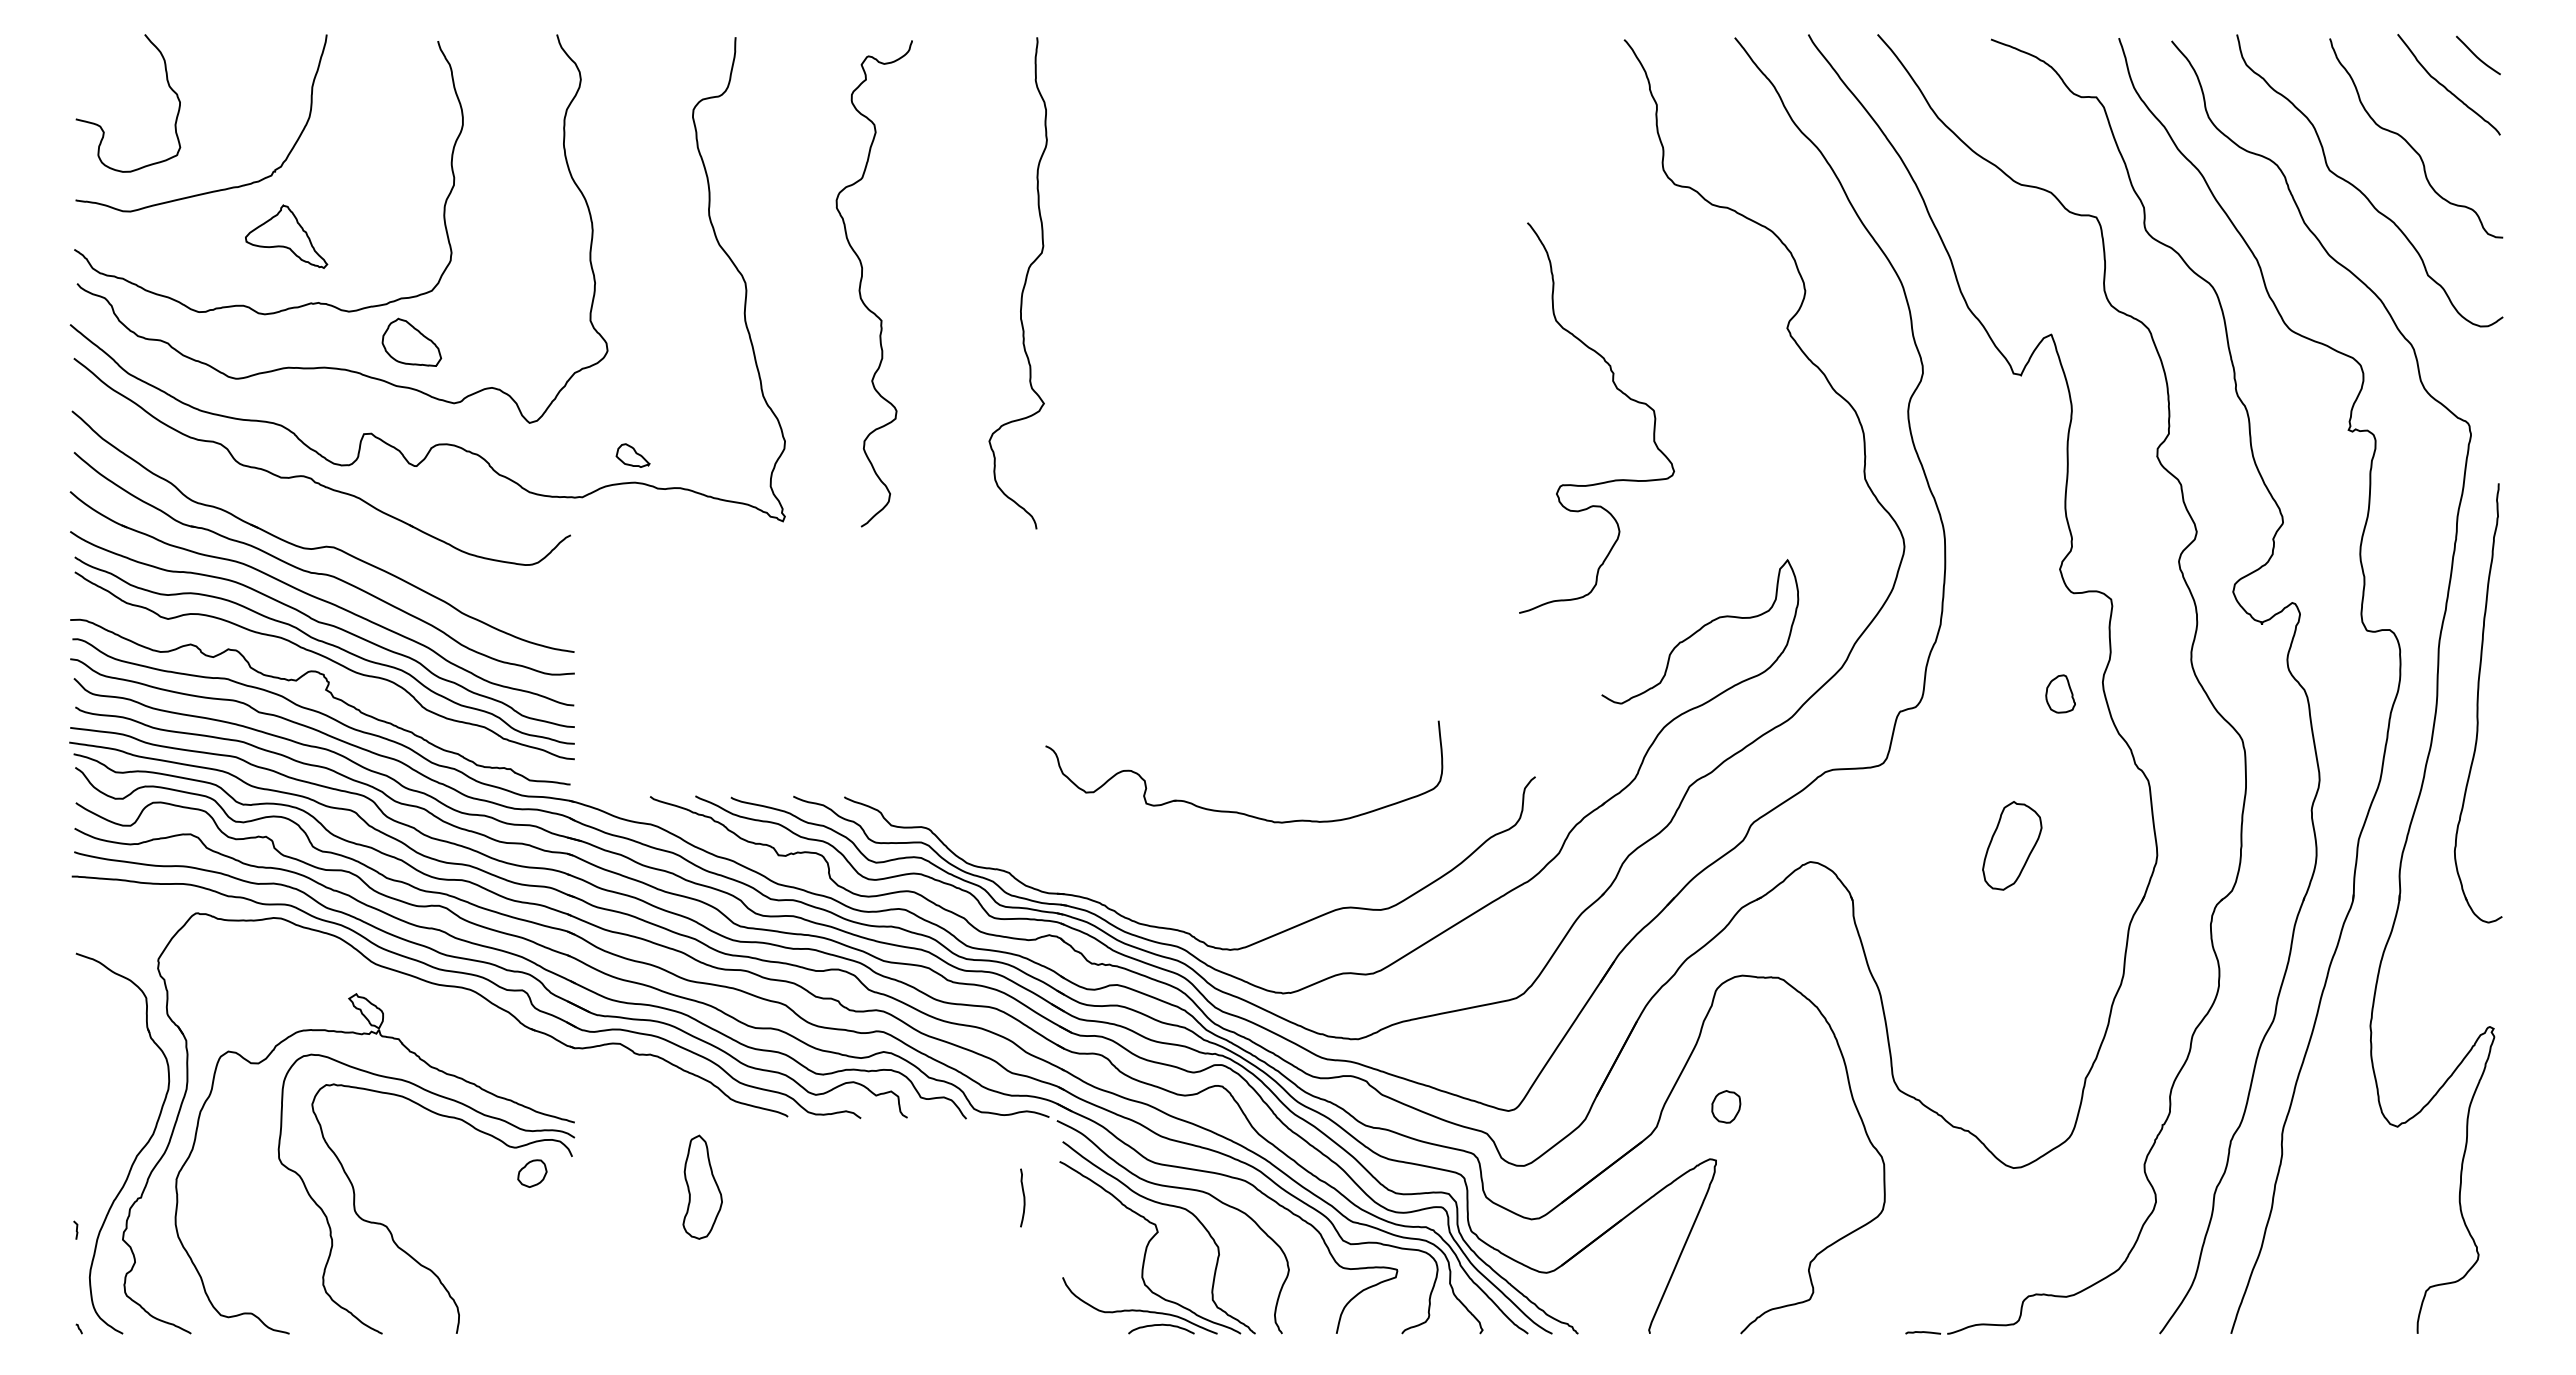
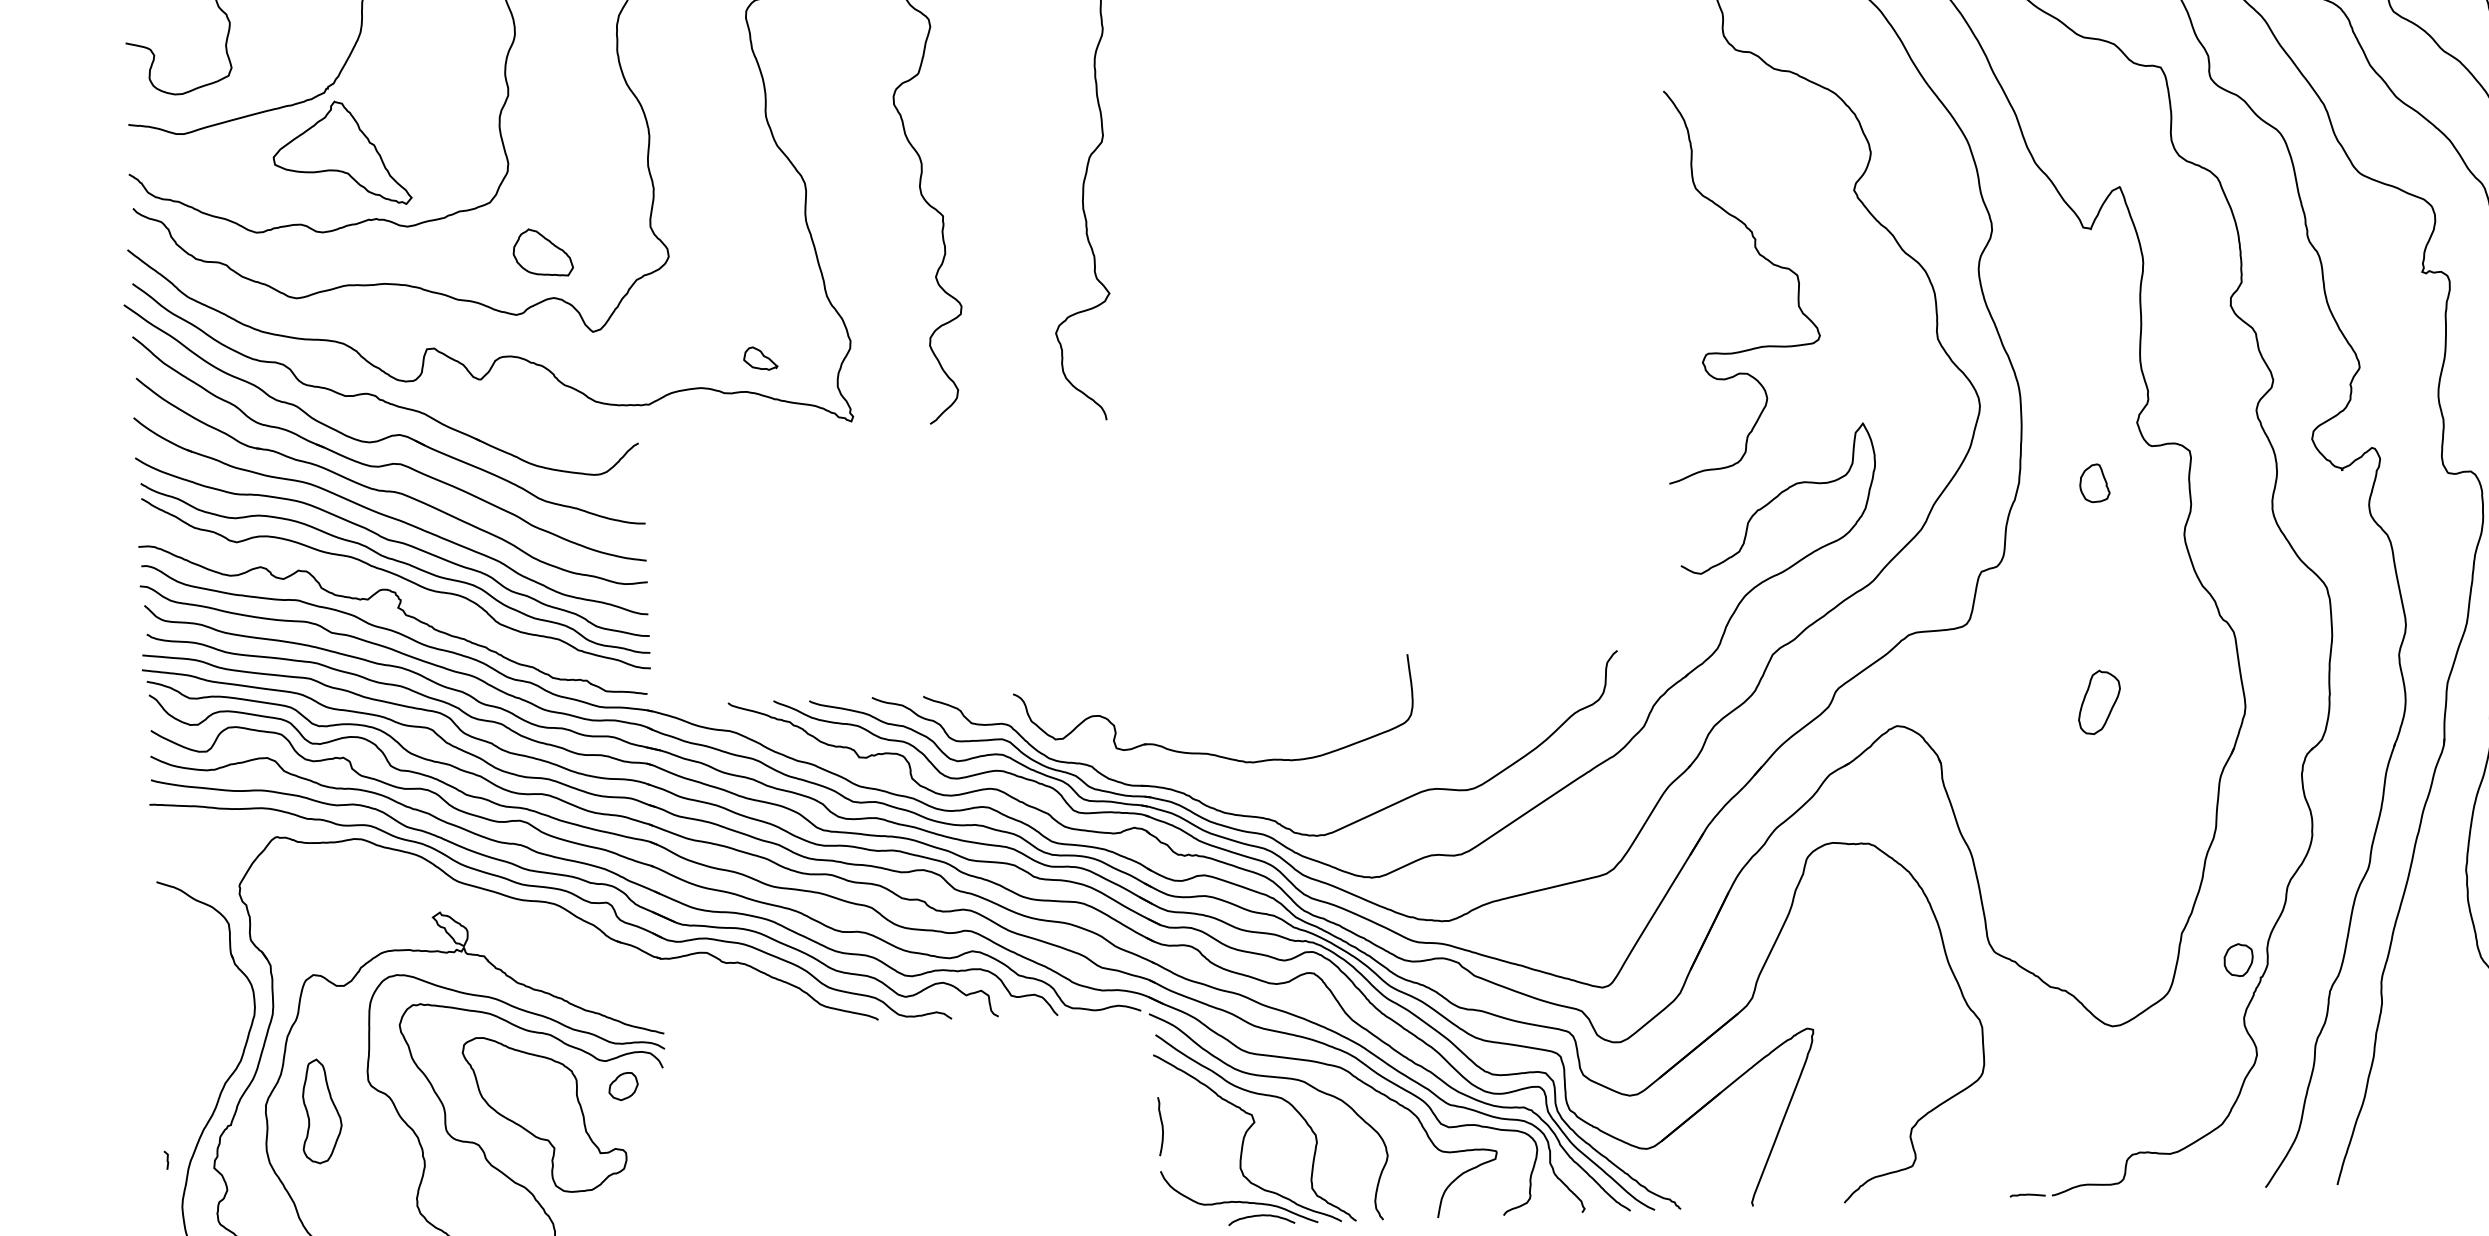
part: (286, 236) -> (341, 153), size x1.67
part: (411, 341) -> (542, 251), moved
curve: (1616, 389) -> (1758, 255), moved
part: (632, 455) -> (760, 358), moved
part: (326, 517) -> (392, 434), added
part: (2060, 693) -> (2094, 482), moved
part: (1237, 811) -> (1208, 752), moved
part: (2012, 845) -> (2099, 702), size x0.71
part: (1726, 1106) -> (2238, 959), moved
part: (702, 1186) -> (321, 1110), moved
curve: (1023, 1197) -> (1161, 1126), moved
part: (453, 1198) -> (545, 1114), added

